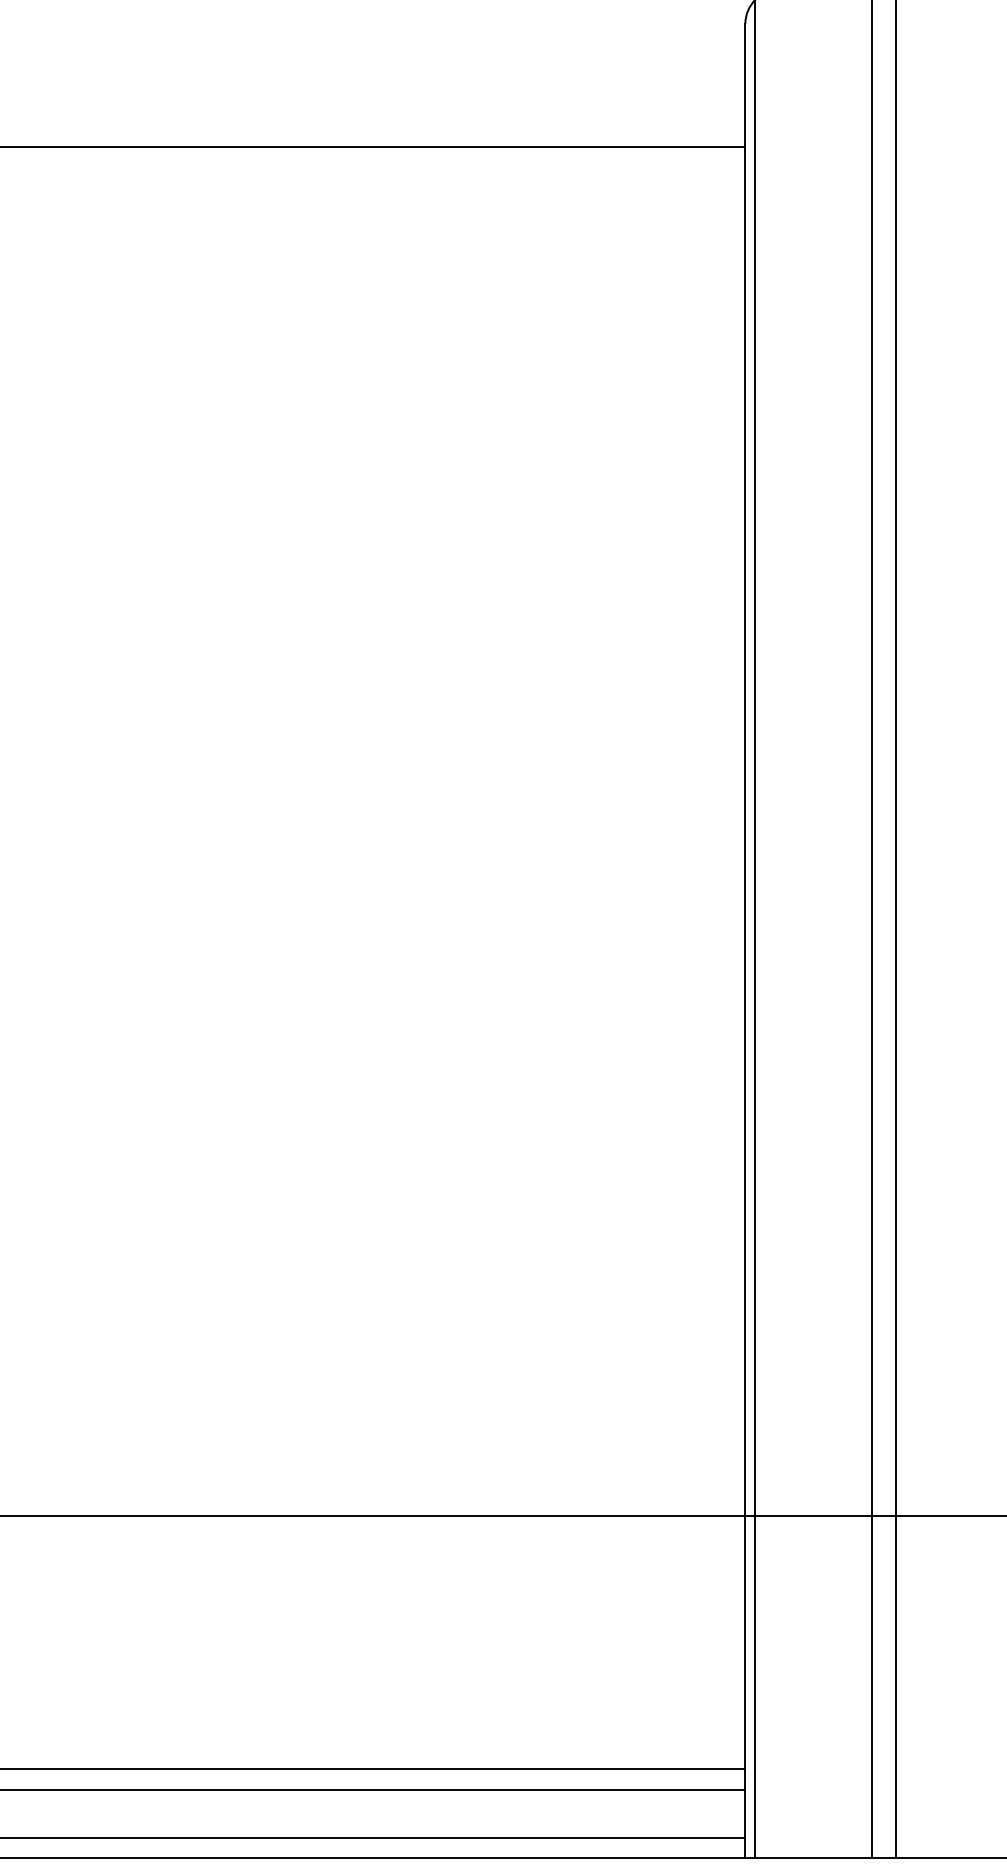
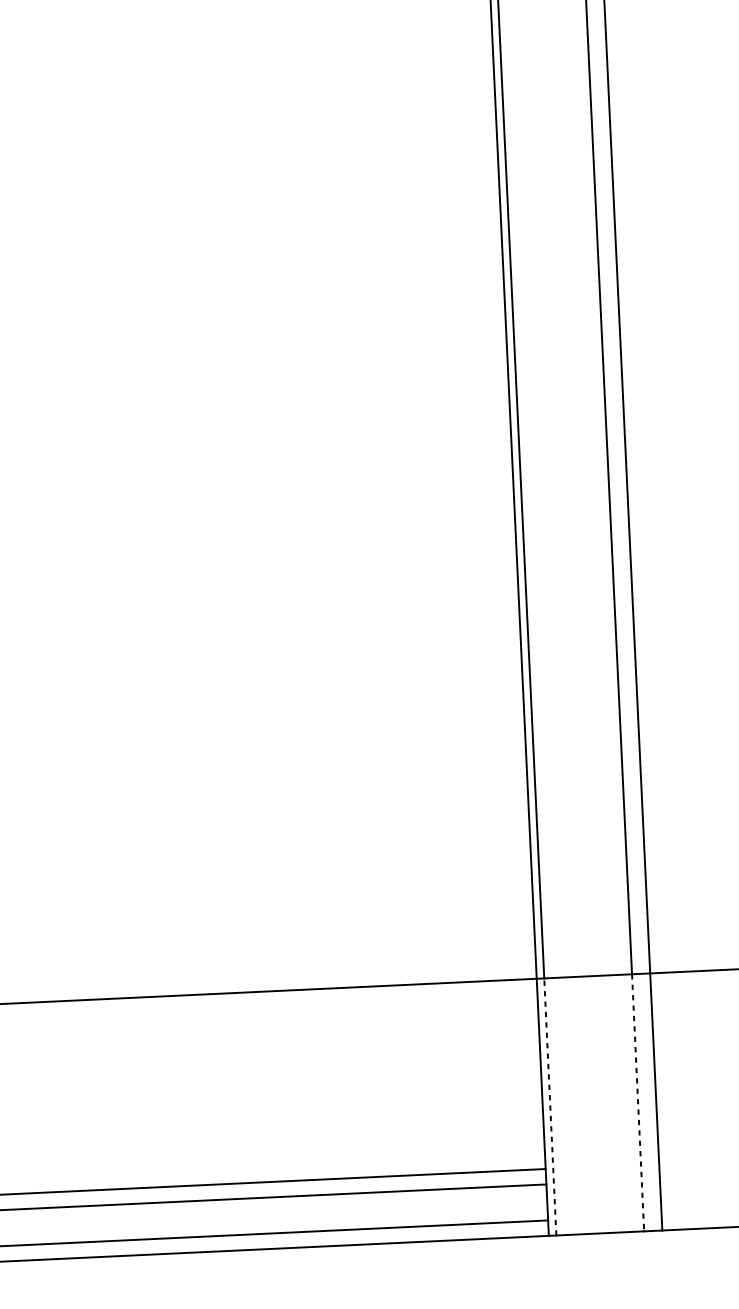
line: (755, 1686) -> (550, 1106), solid -> dashed
line: (872, 1687) -> (638, 1103), solid -> dashed

